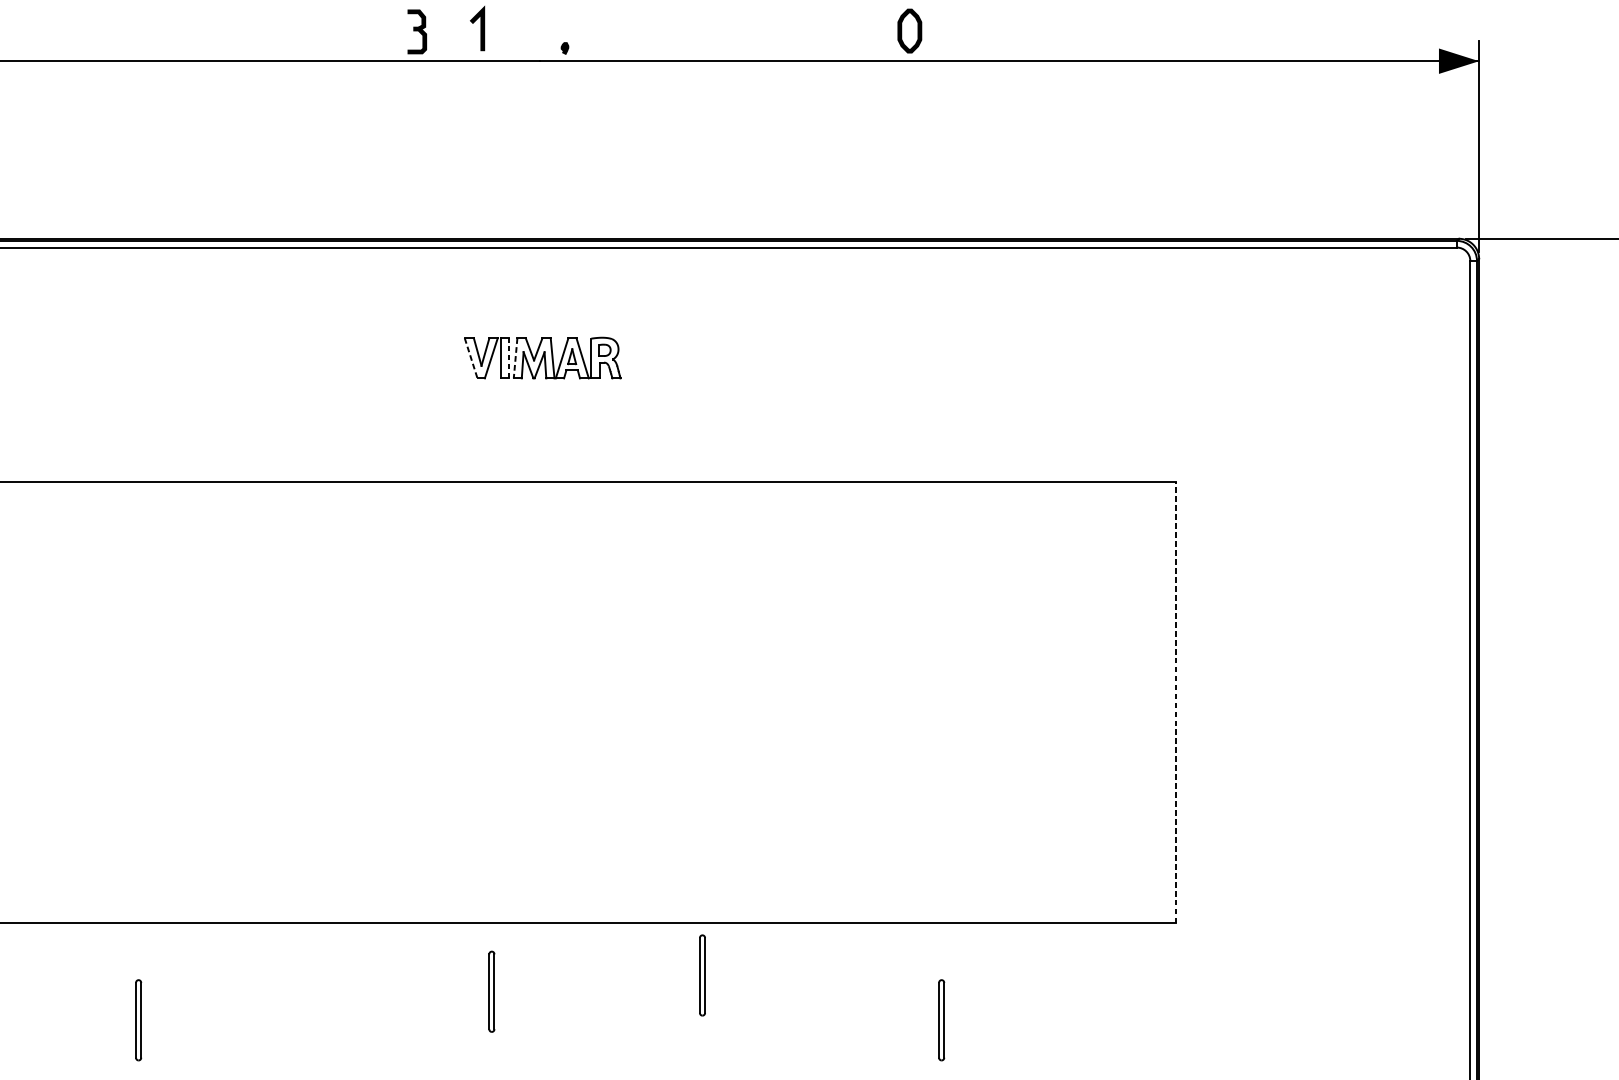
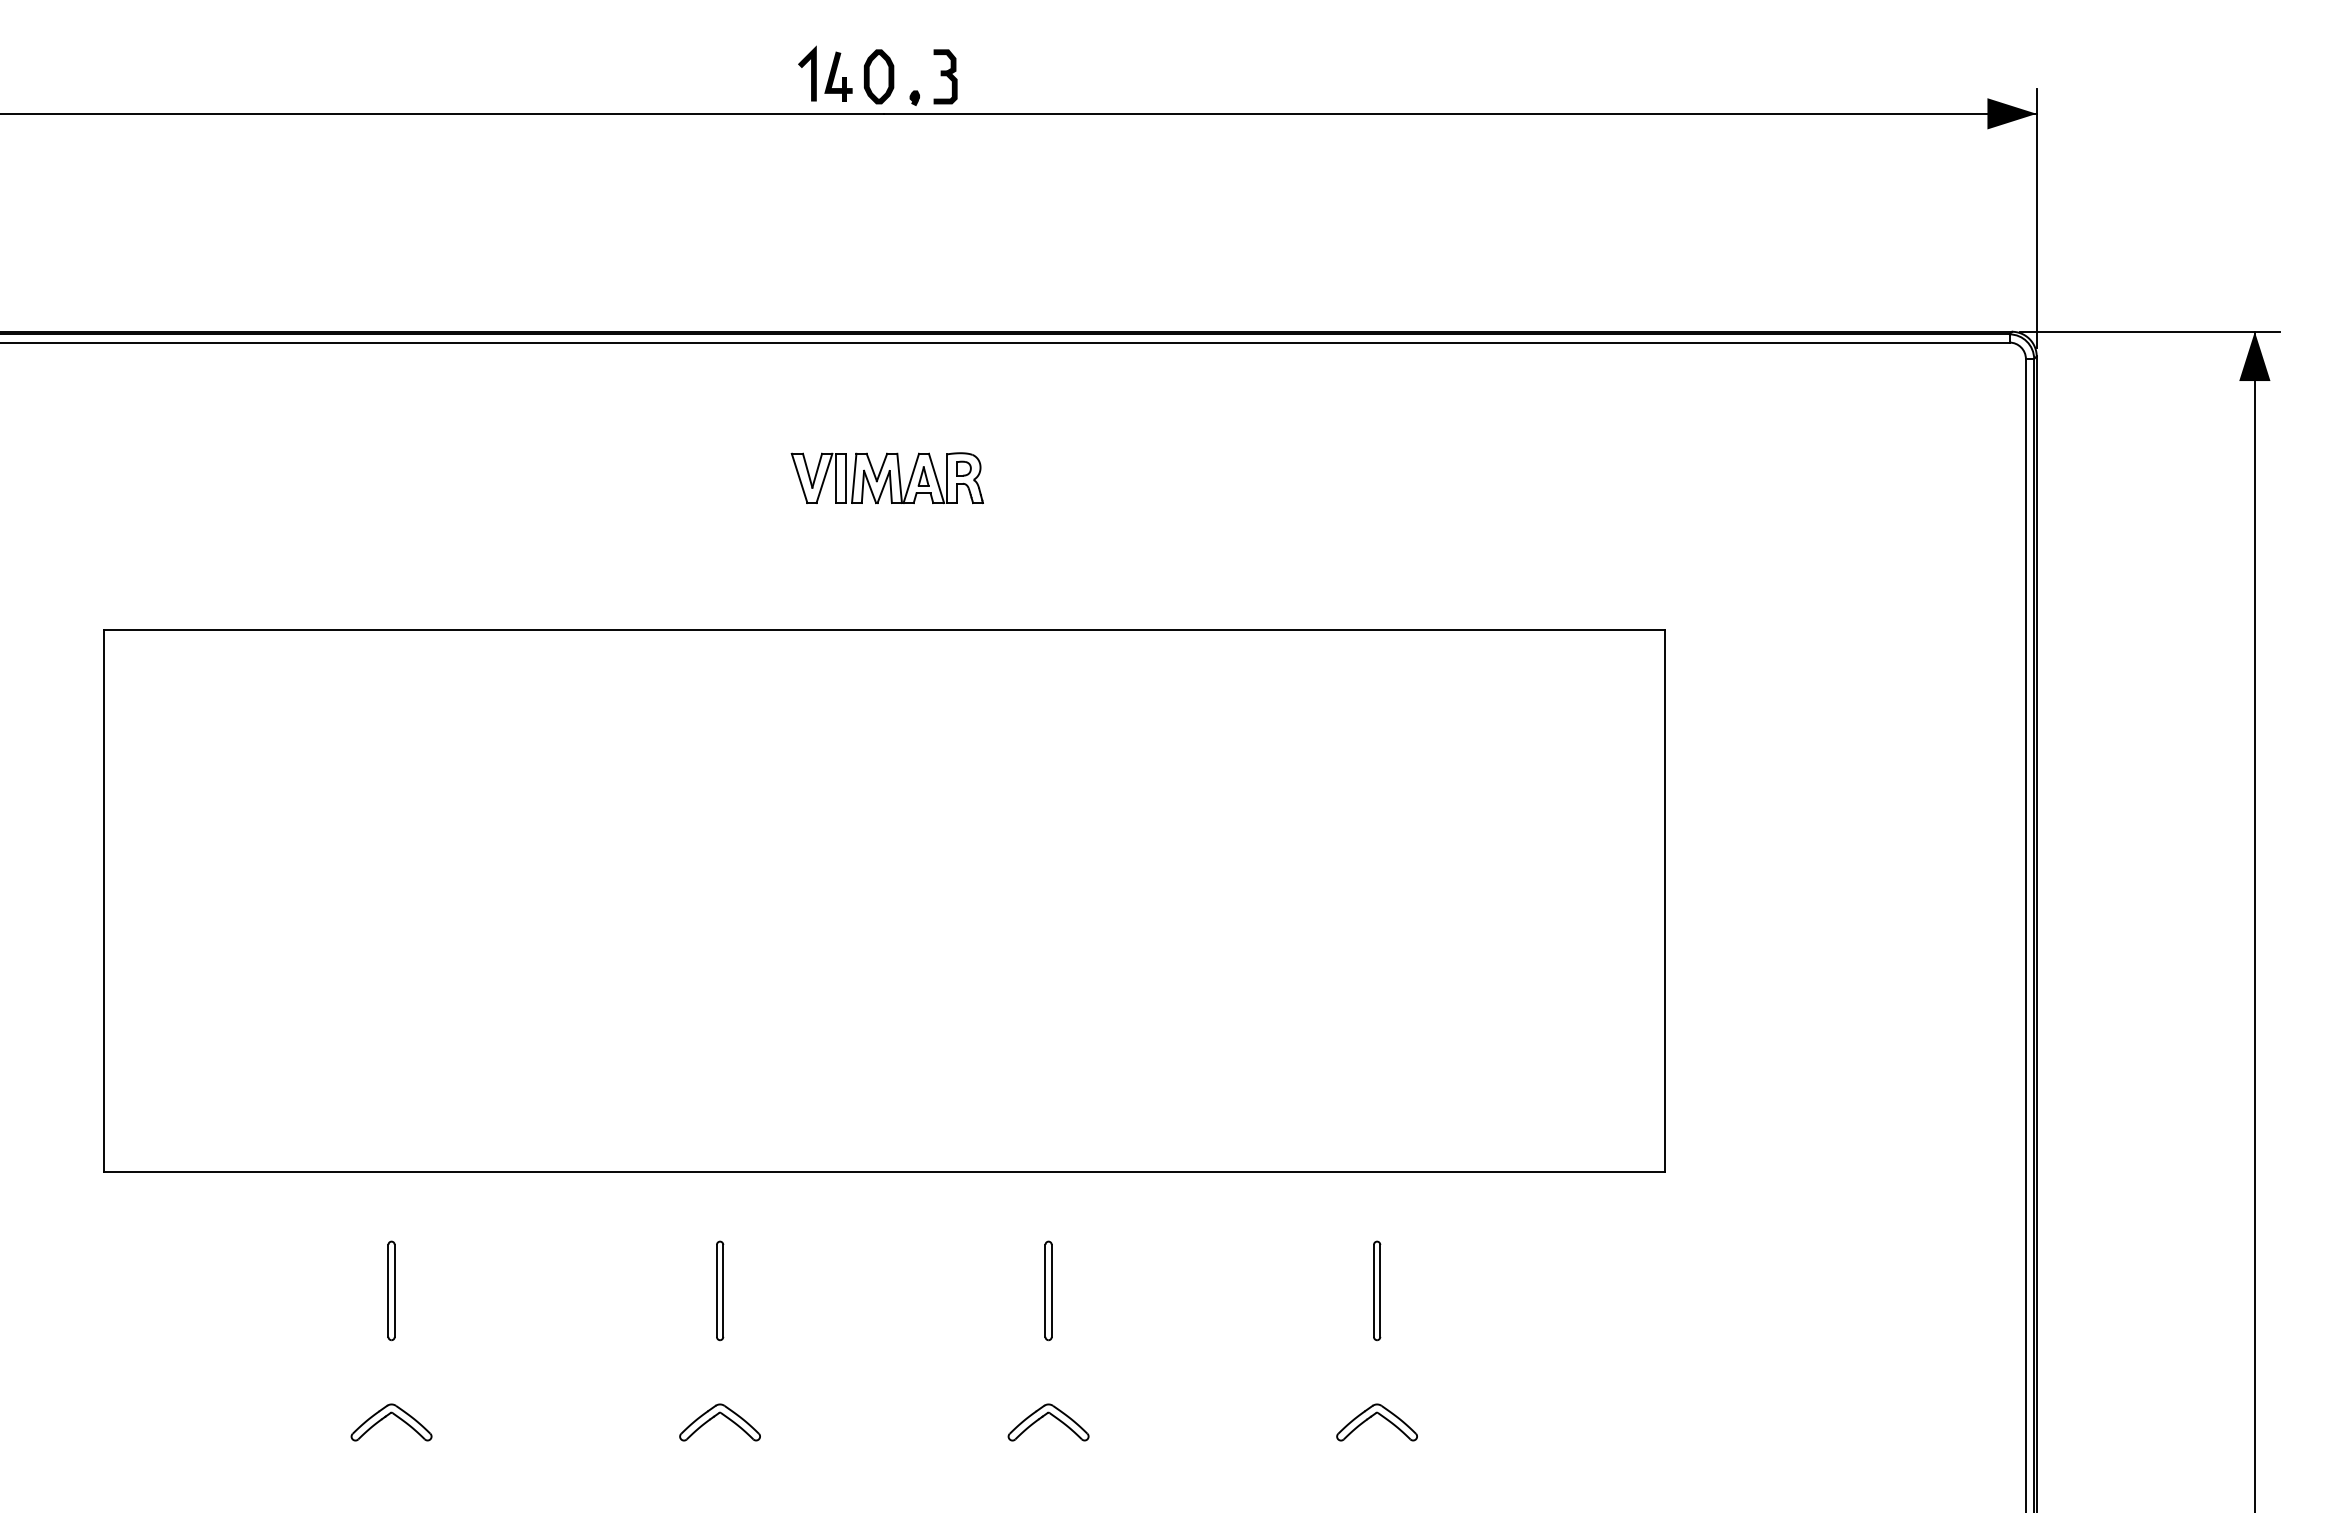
part: (502, 30) -> (838, 76), added
part: (910, 30) -> (879, 76), moved
part: (417, 31) -> (945, 76), moved
line: (471, 358) -> (799, 478), dashed -> solid
line: (509, 358) -> (846, 478), dashed -> solid
line: (515, 358) -> (854, 478), dashed -> solid
line: (1175, 702) -> (1664, 900), dashed -> solid
part: (702, 975) -> (1048, 1290), moved
part: (492, 991) -> (720, 1290), moved

